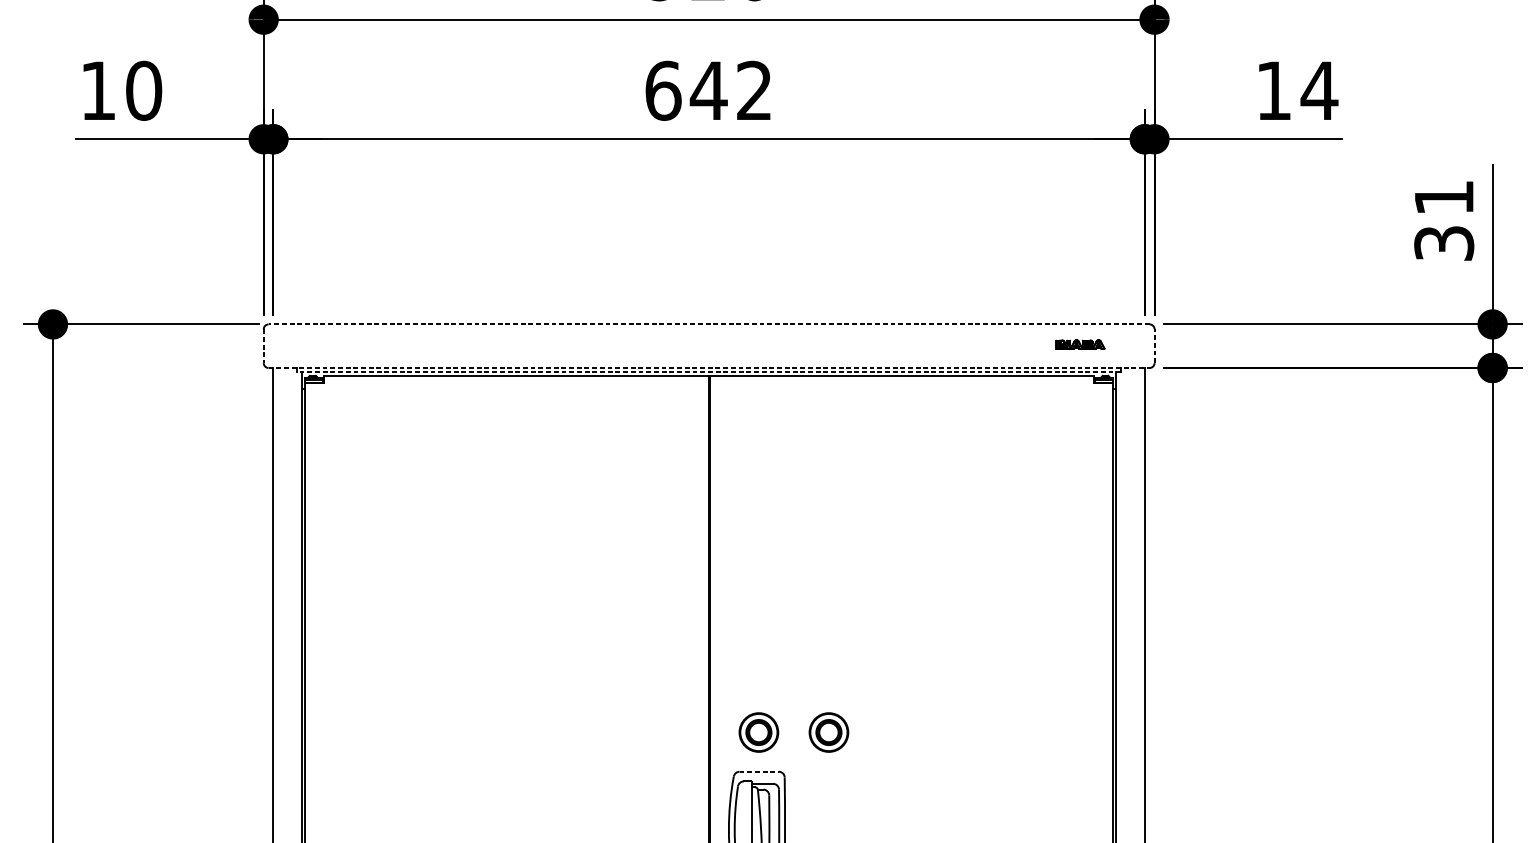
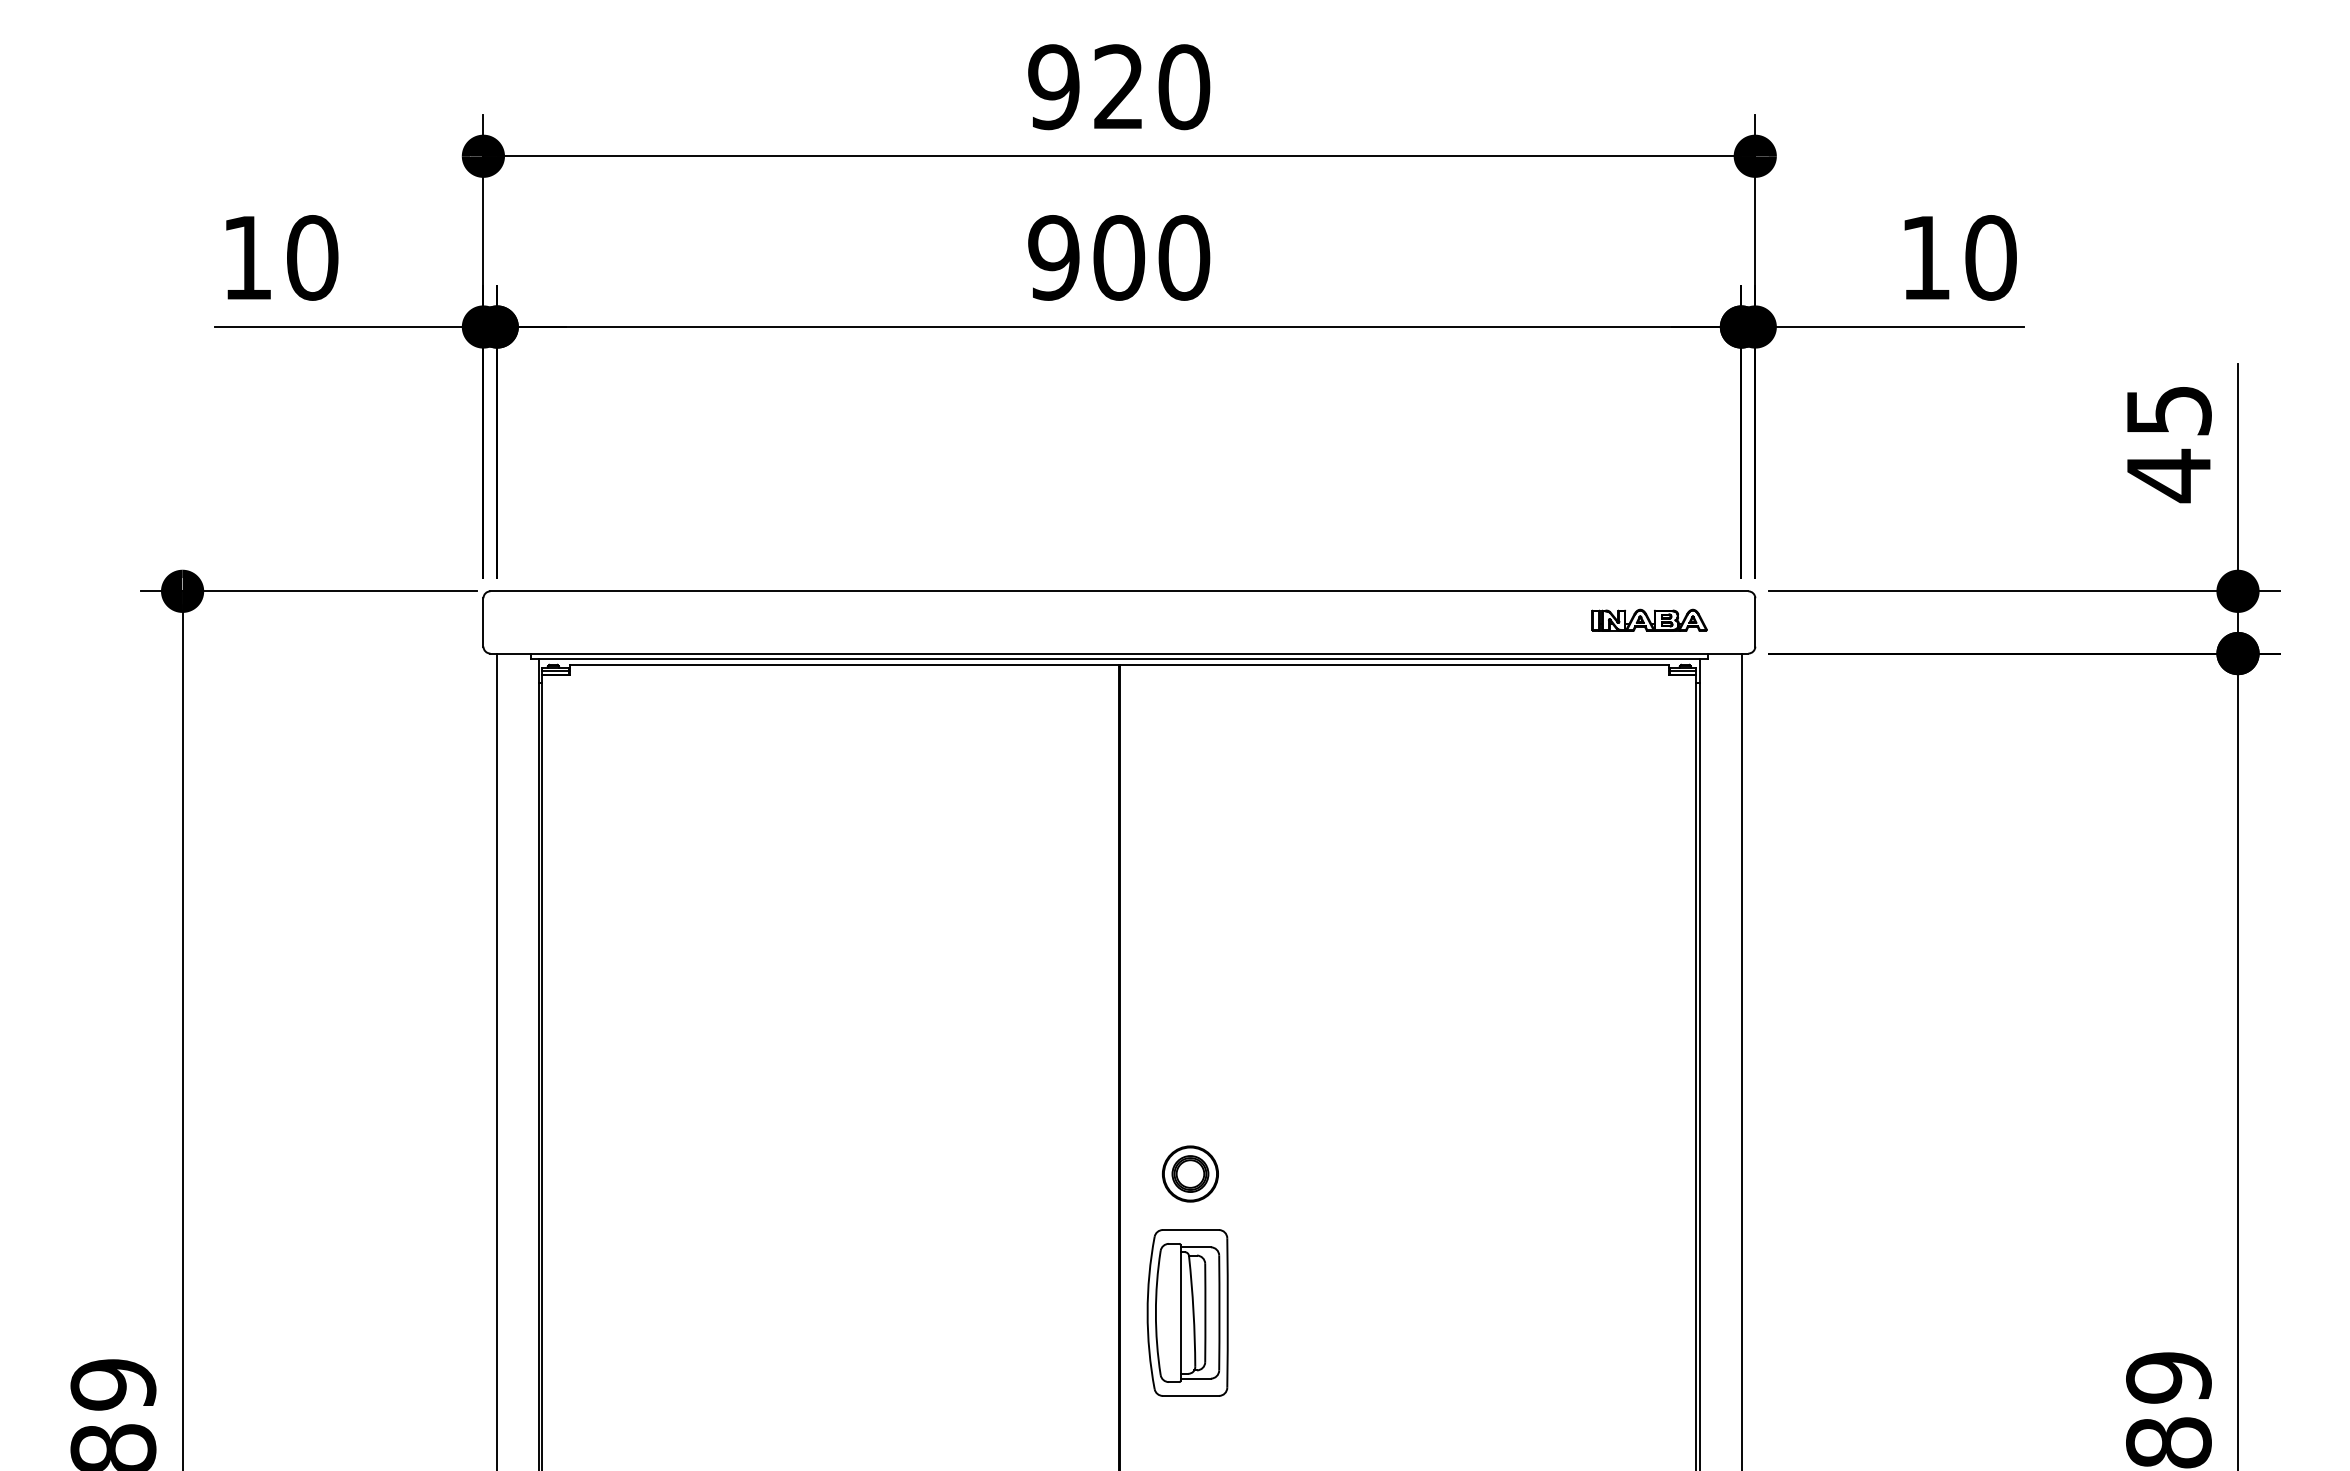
text: (709, 90) -> (1119, 257), 642 -> 900
text: (1319, 90) -> (1990, 257), 14 -> 10
text: (1443, 222) -> (2168, 445), 31 -> 45
line: (708, 324) -> (1118, 591), dashed -> solid
part: (1080, 344) -> (1649, 619), size x1.67
line: (1154, 345) -> (1755, 621), dashed -> solid
line: (263, 346) -> (483, 622), dashed -> solid
line: (709, 367) -> (1119, 653), dashed -> solid
line: (708, 372) -> (1118, 659), dashed -> solid
part: (828, 732) -> (1290, 1173), removed
line: (759, 772) -> (1191, 1230), dashed -> solid

